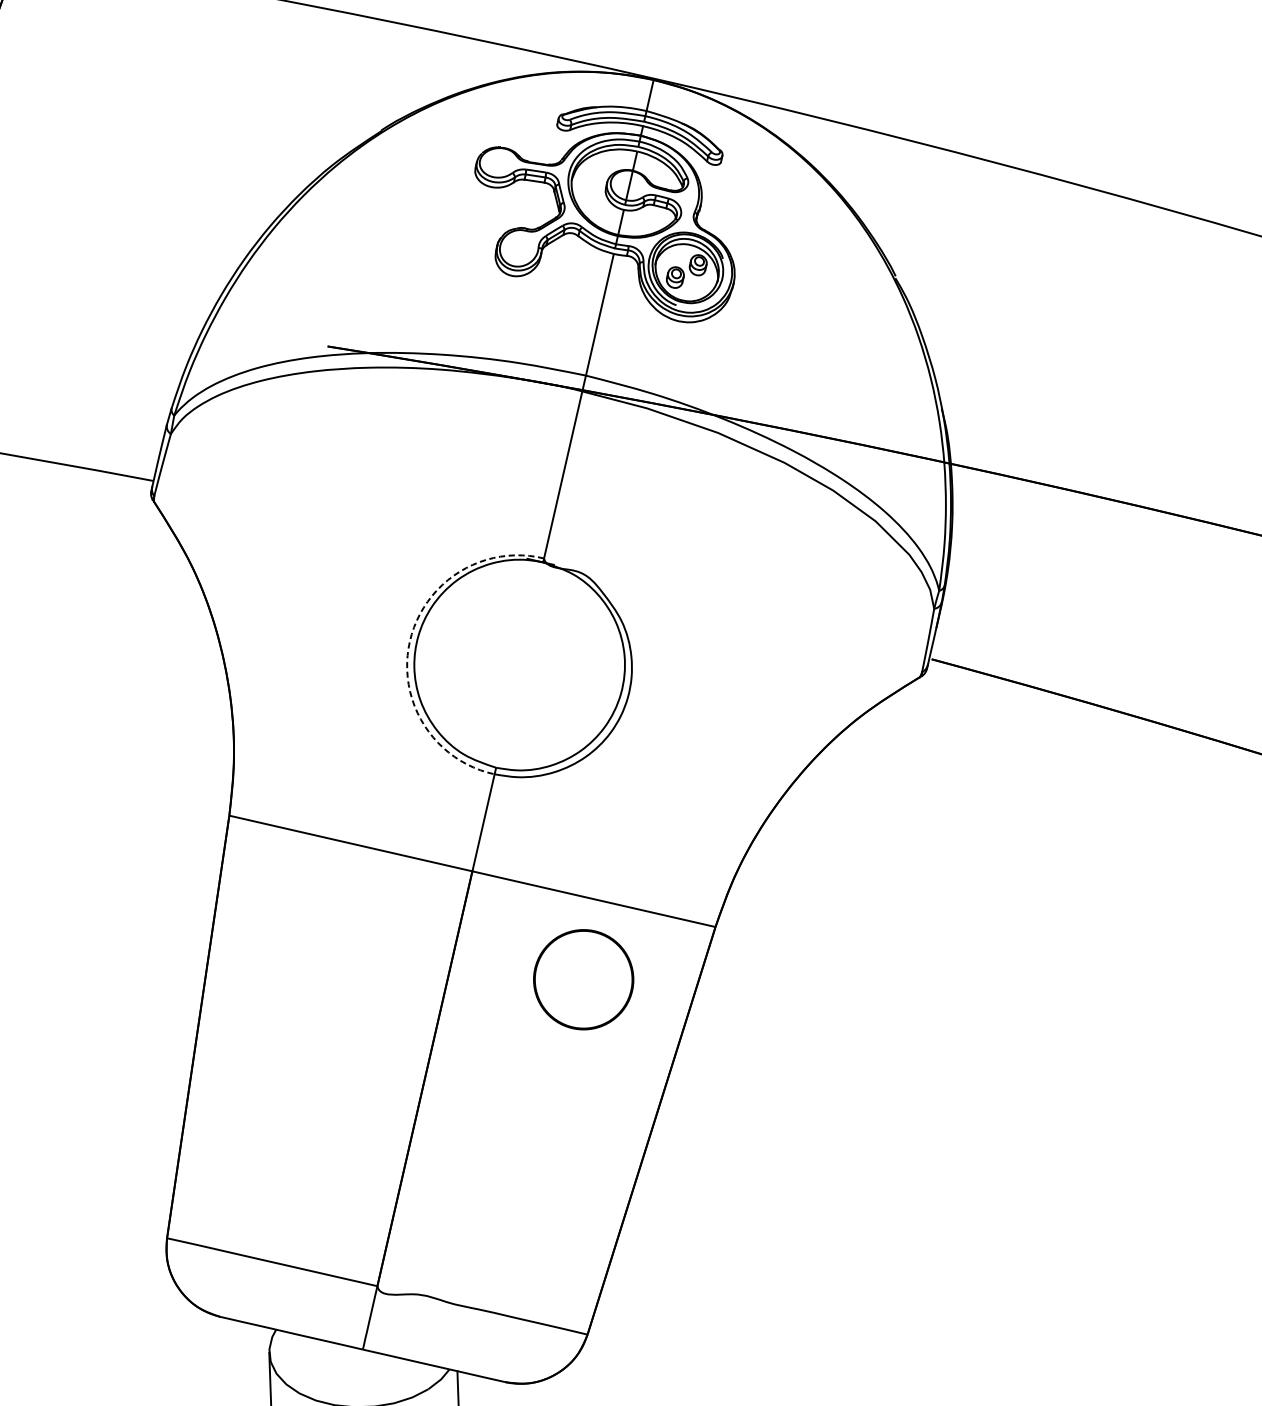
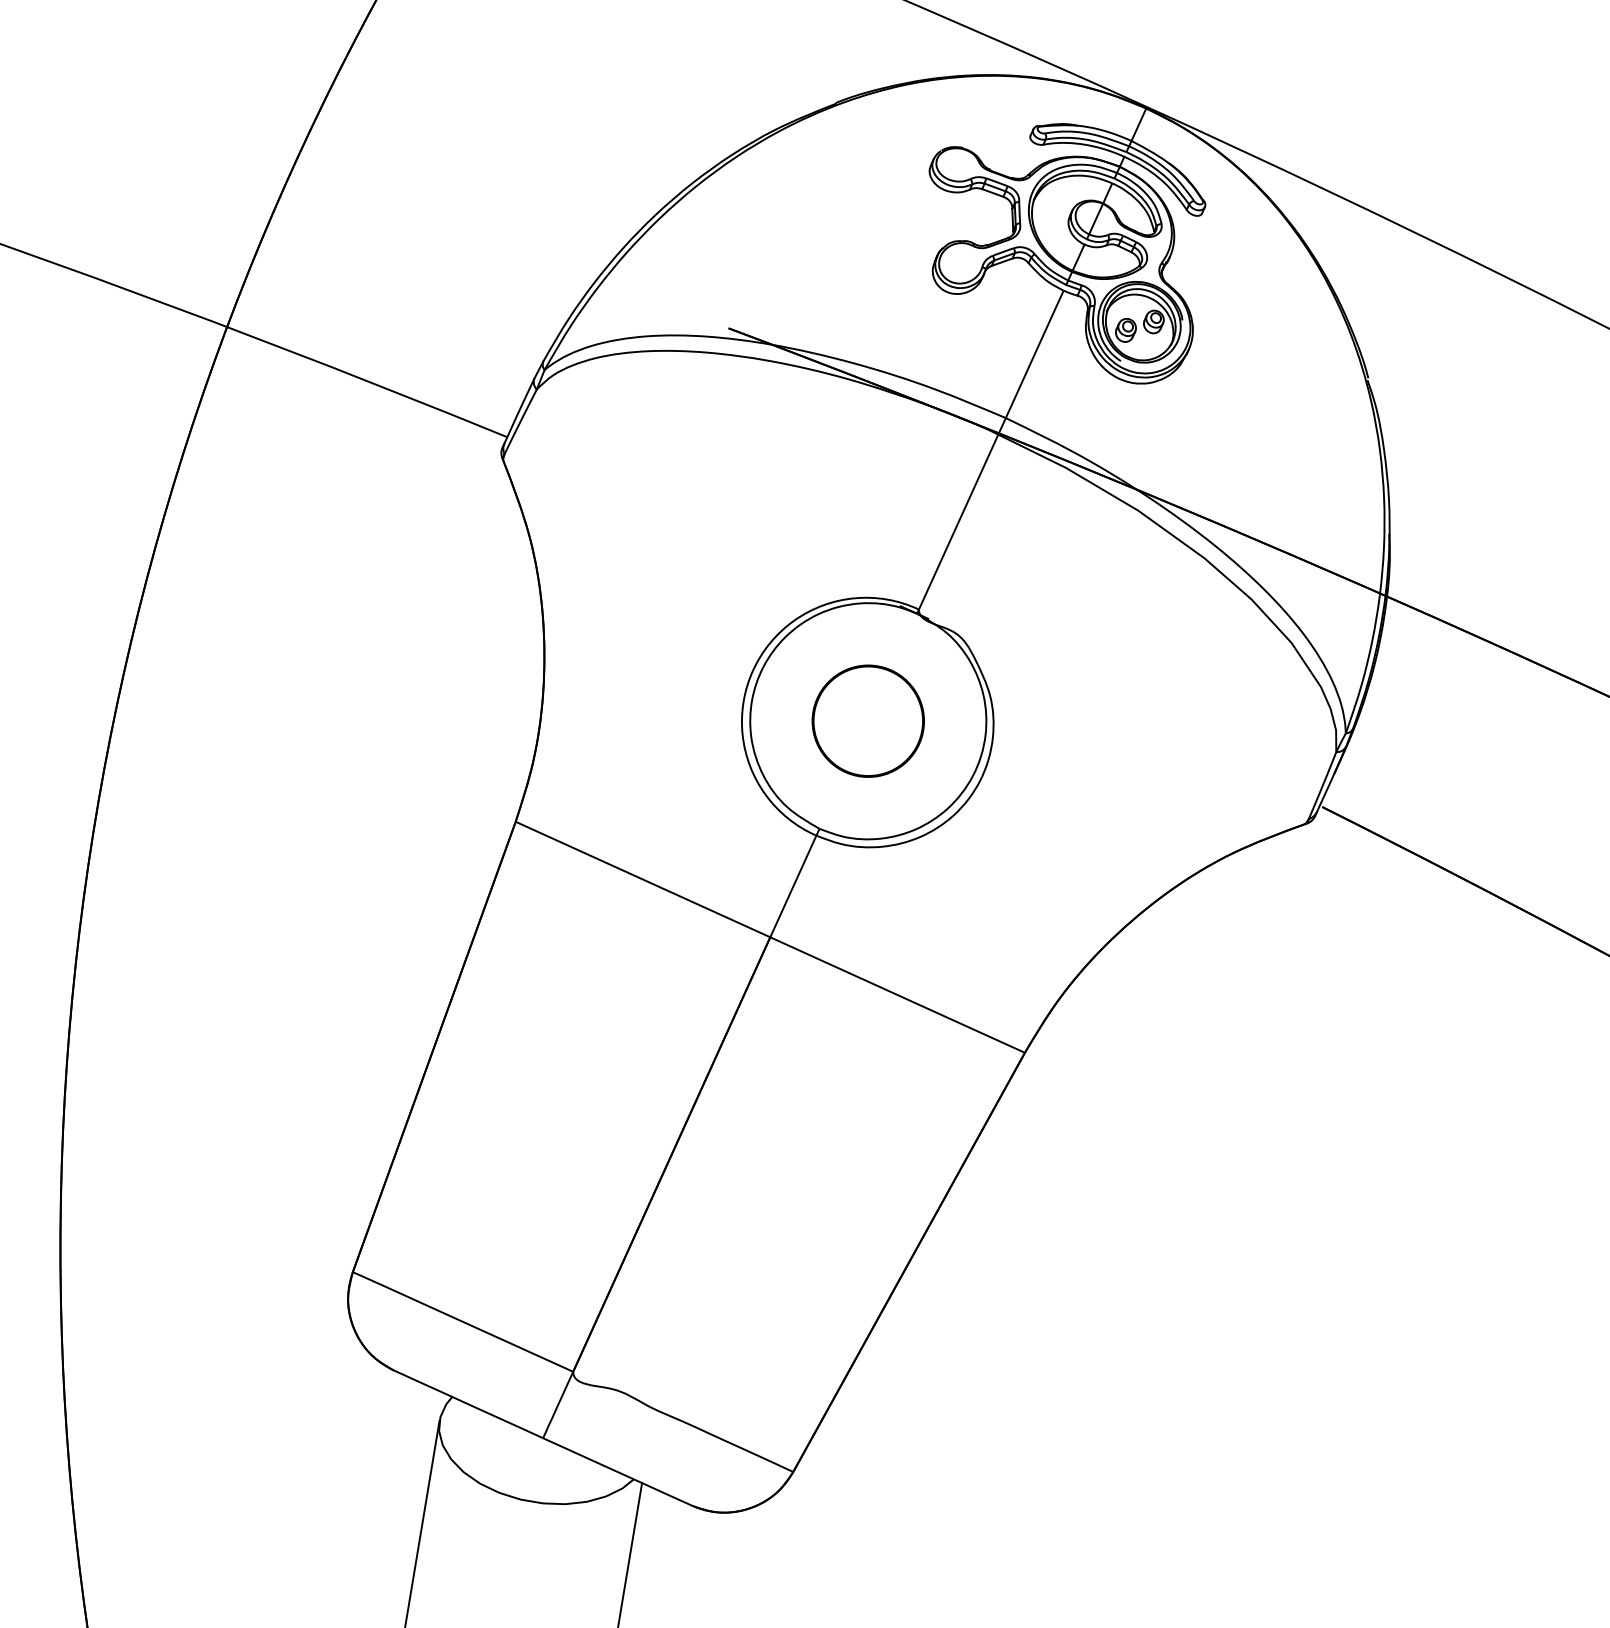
arc: (410, 641) -> (753, 670), dashed -> solid
circle: (582, 979) -> (867, 720), moved

